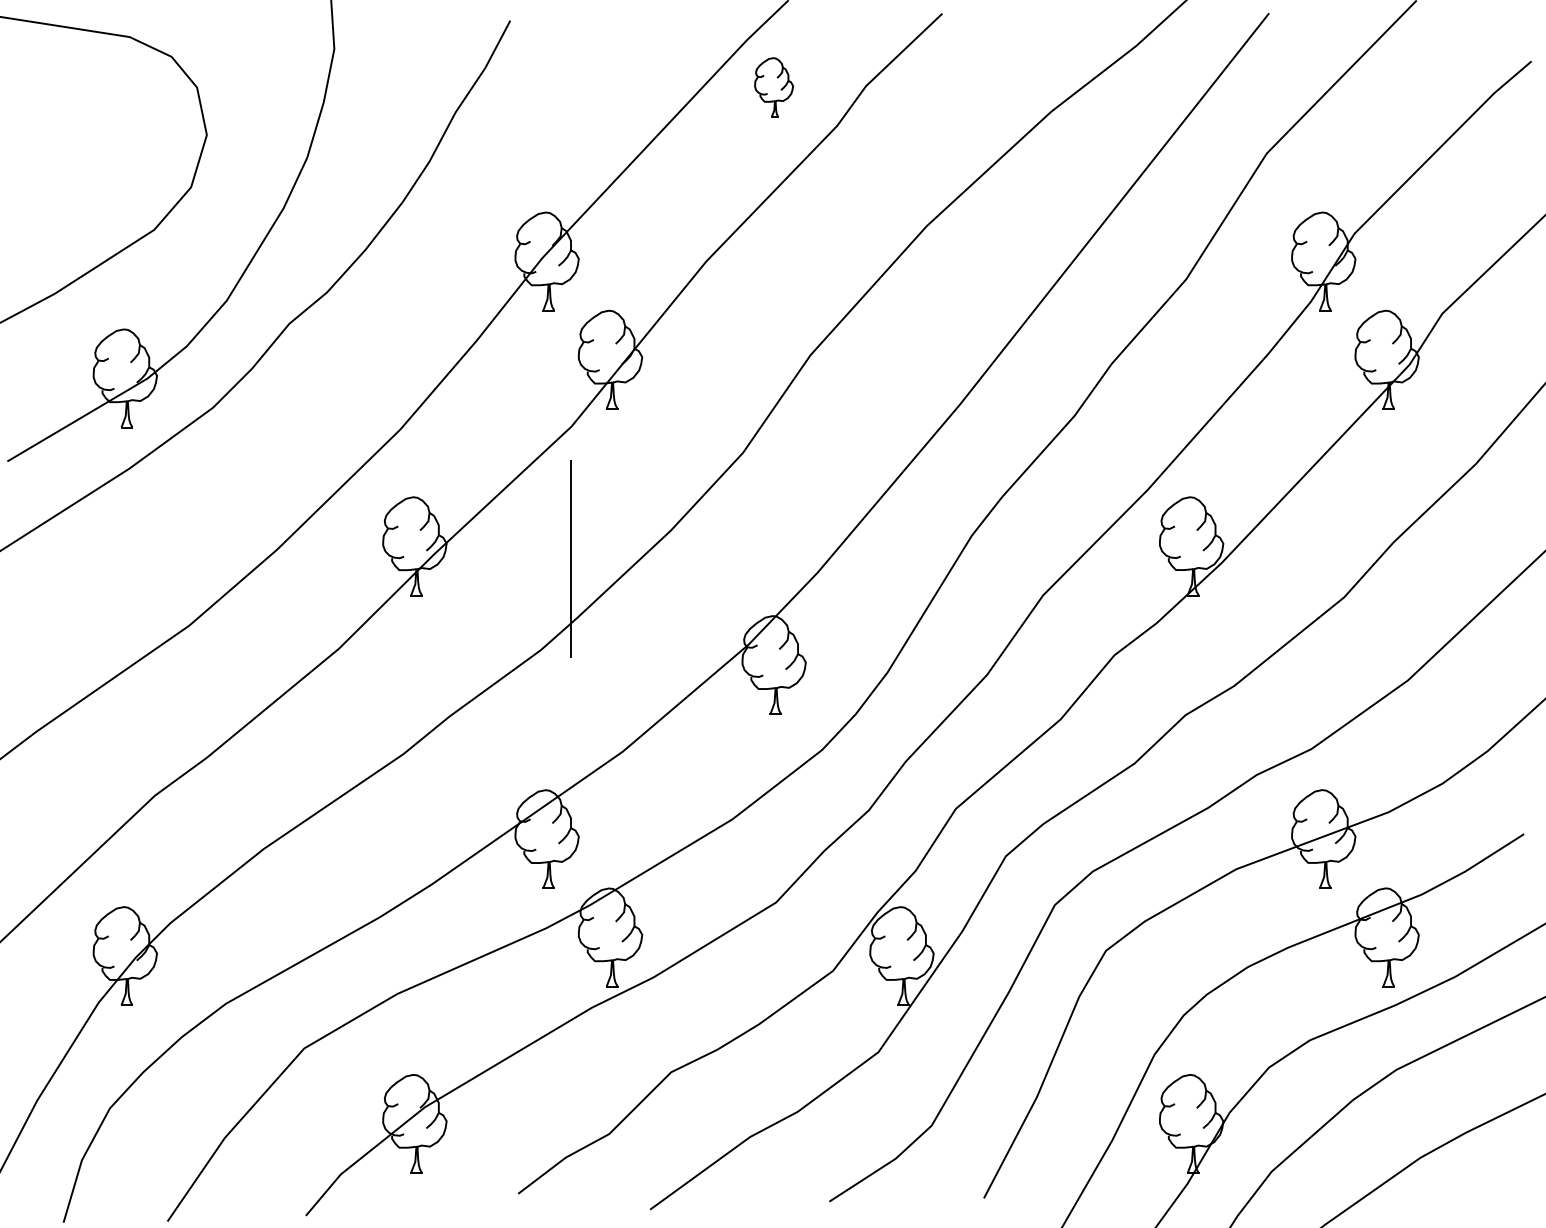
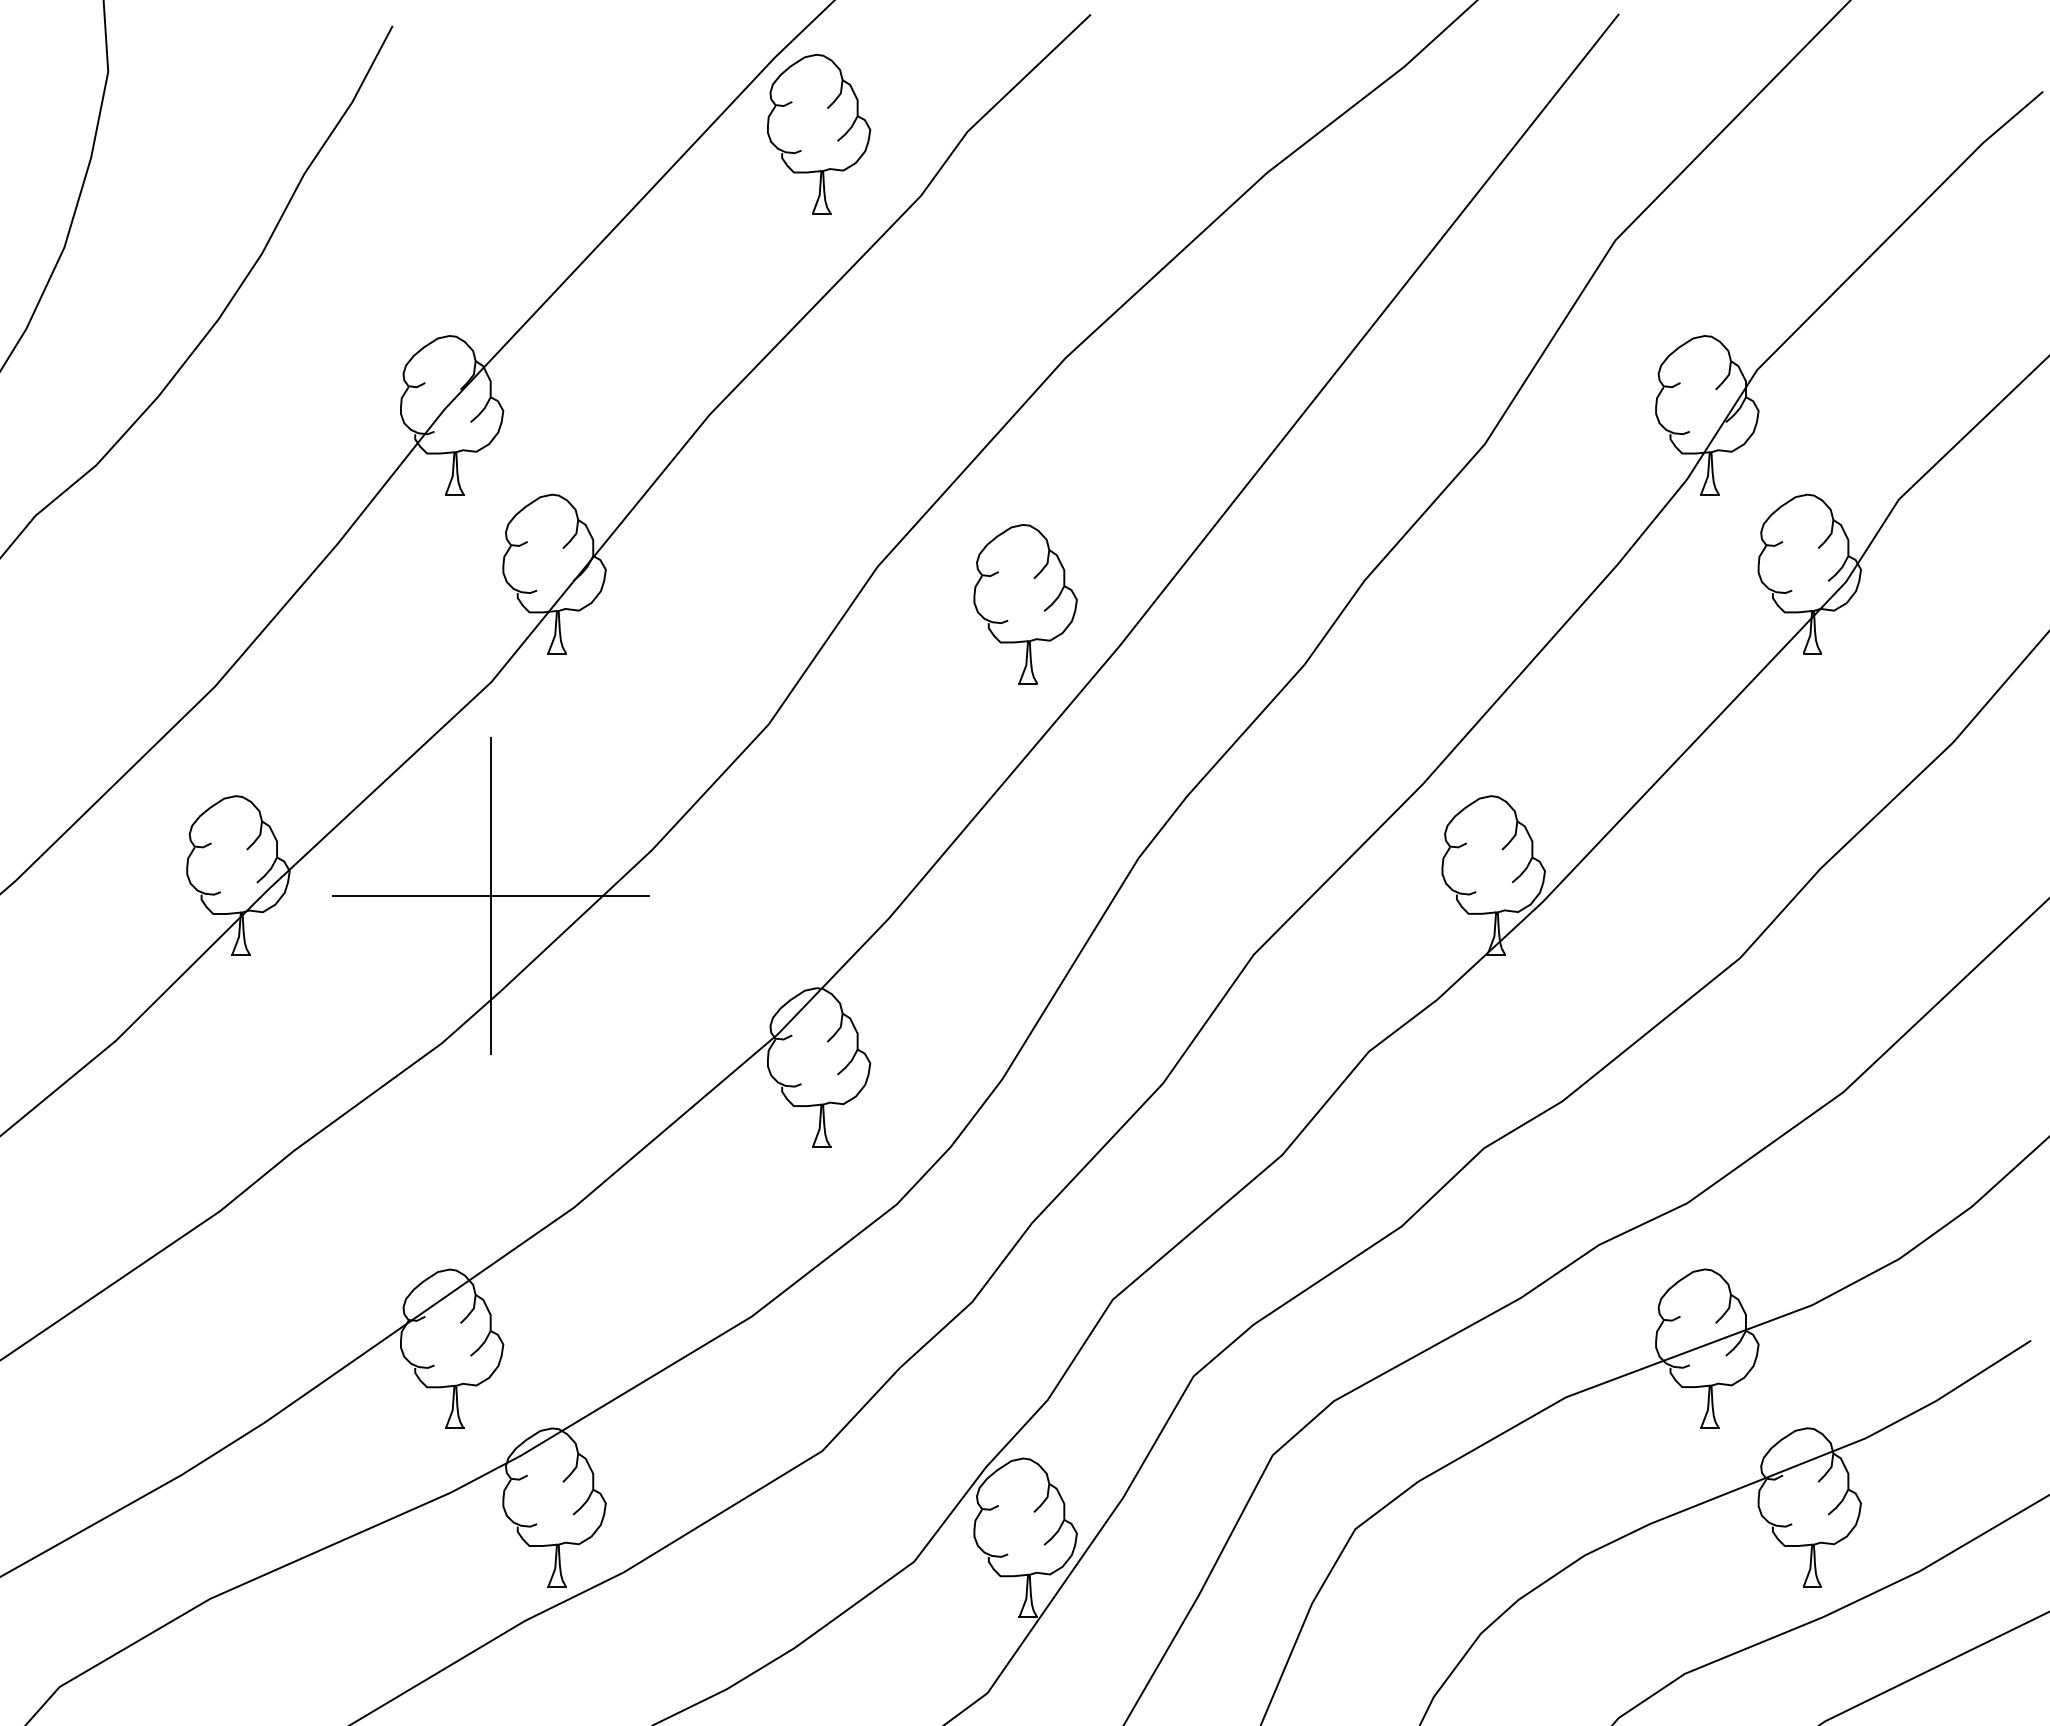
part: (773, 87) -> (817, 133), size x1.67
part: (901, 378) -> (1024, 604), added
line: (571, 559) -> (491, 896), added

